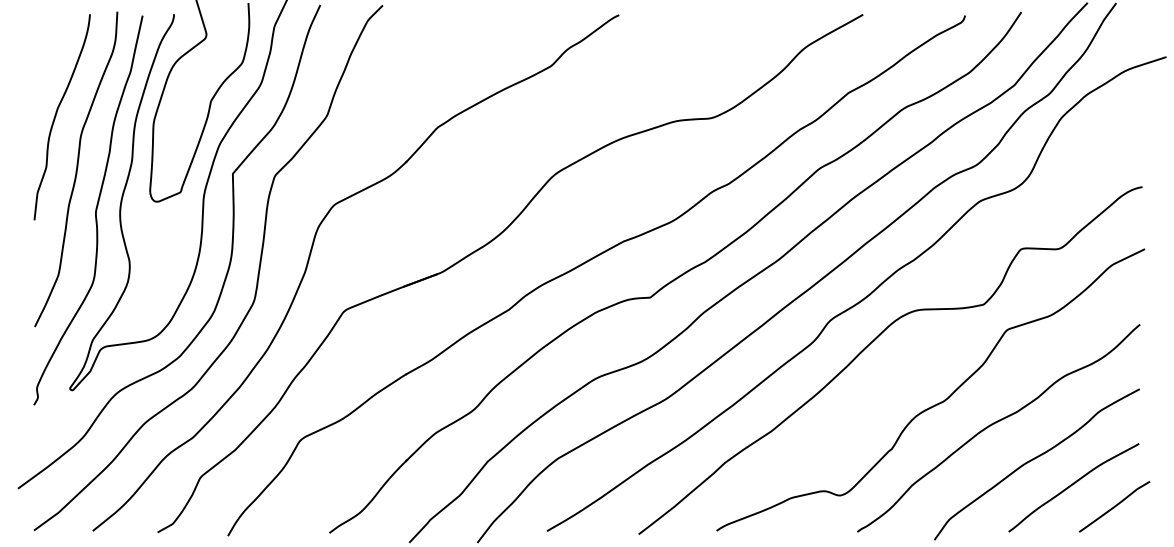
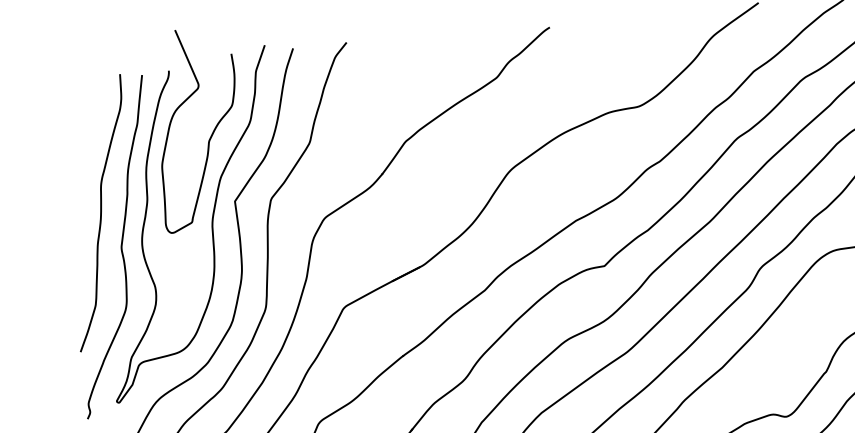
curve: (56, 116) -> (78, 169), removed

